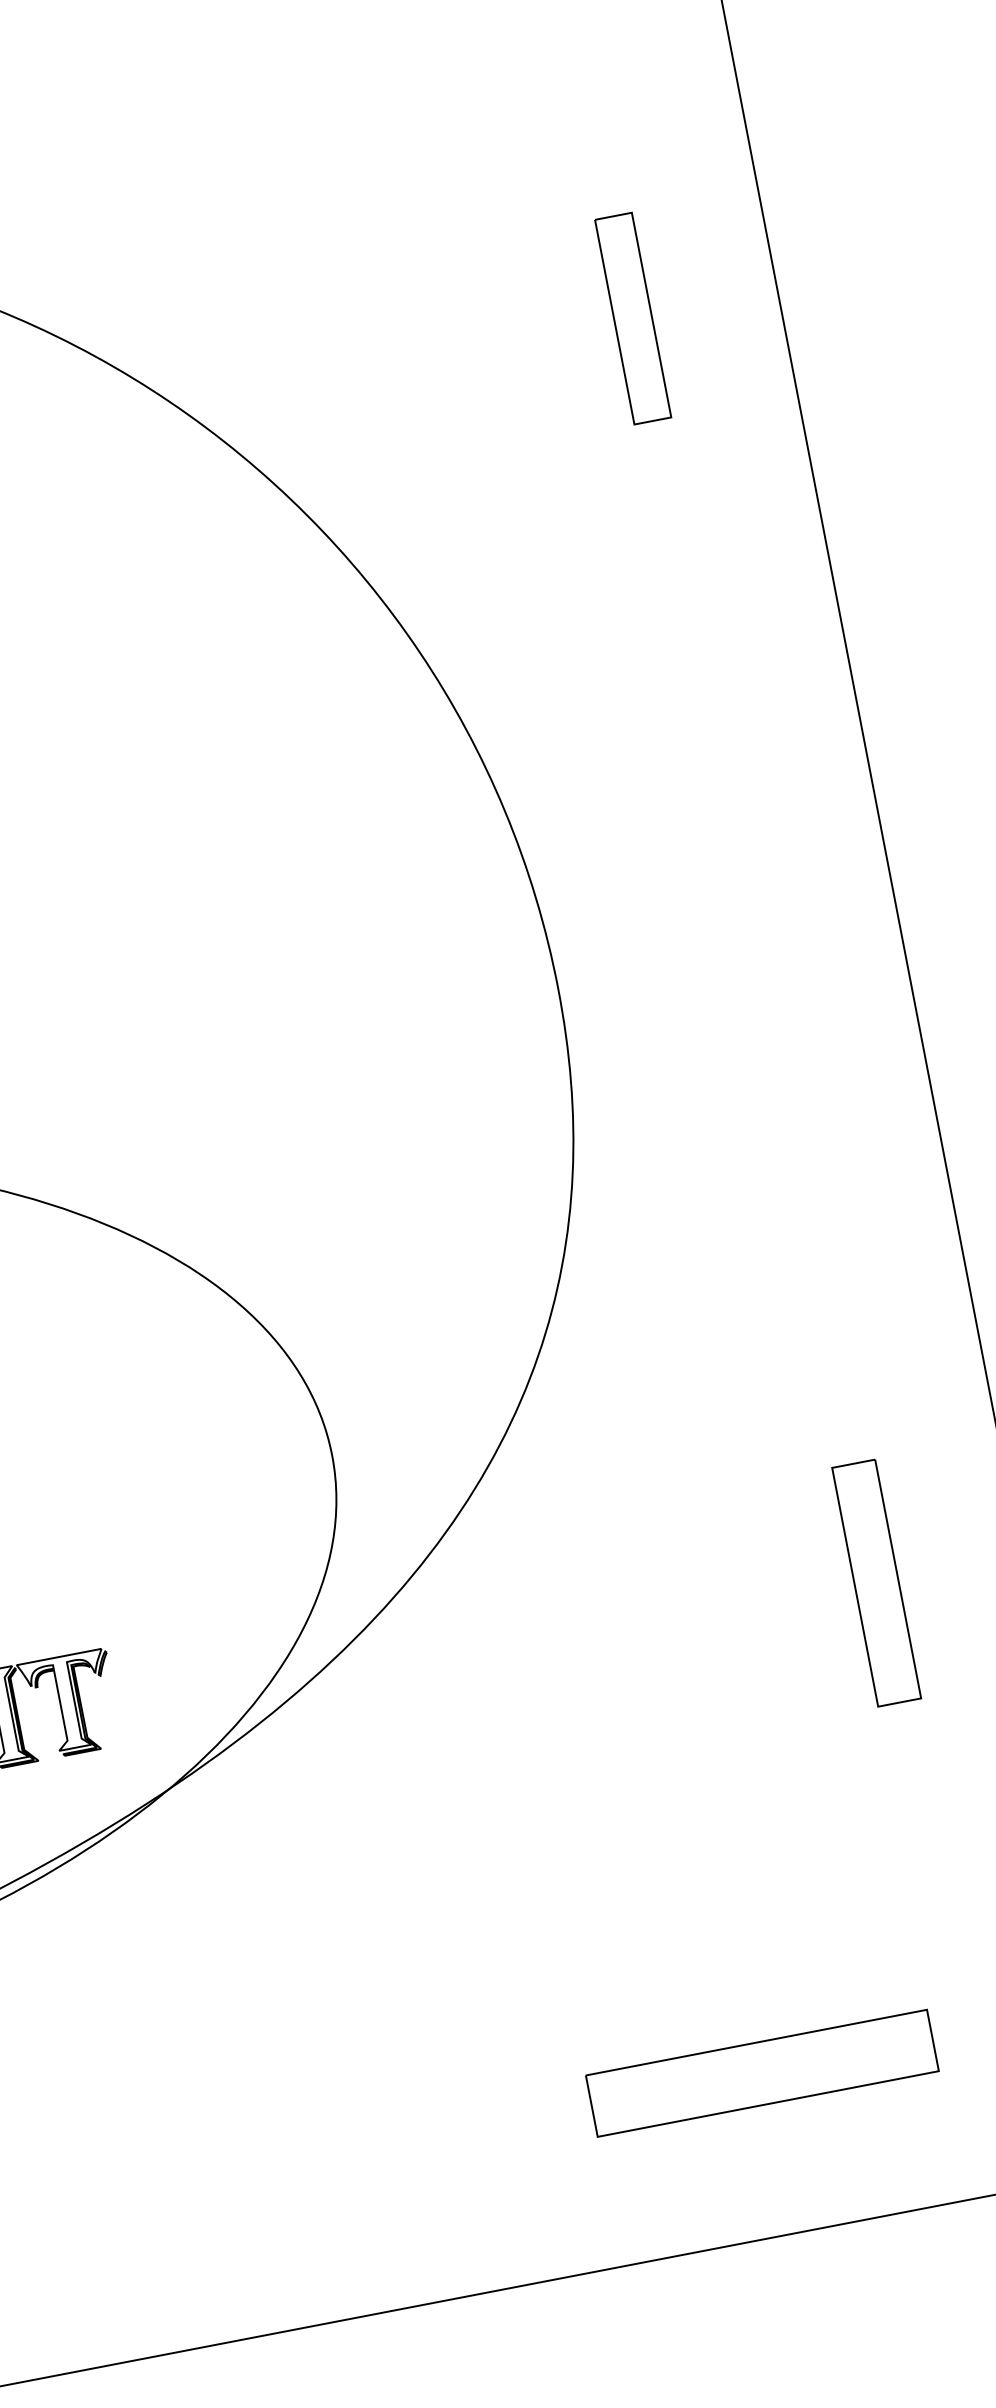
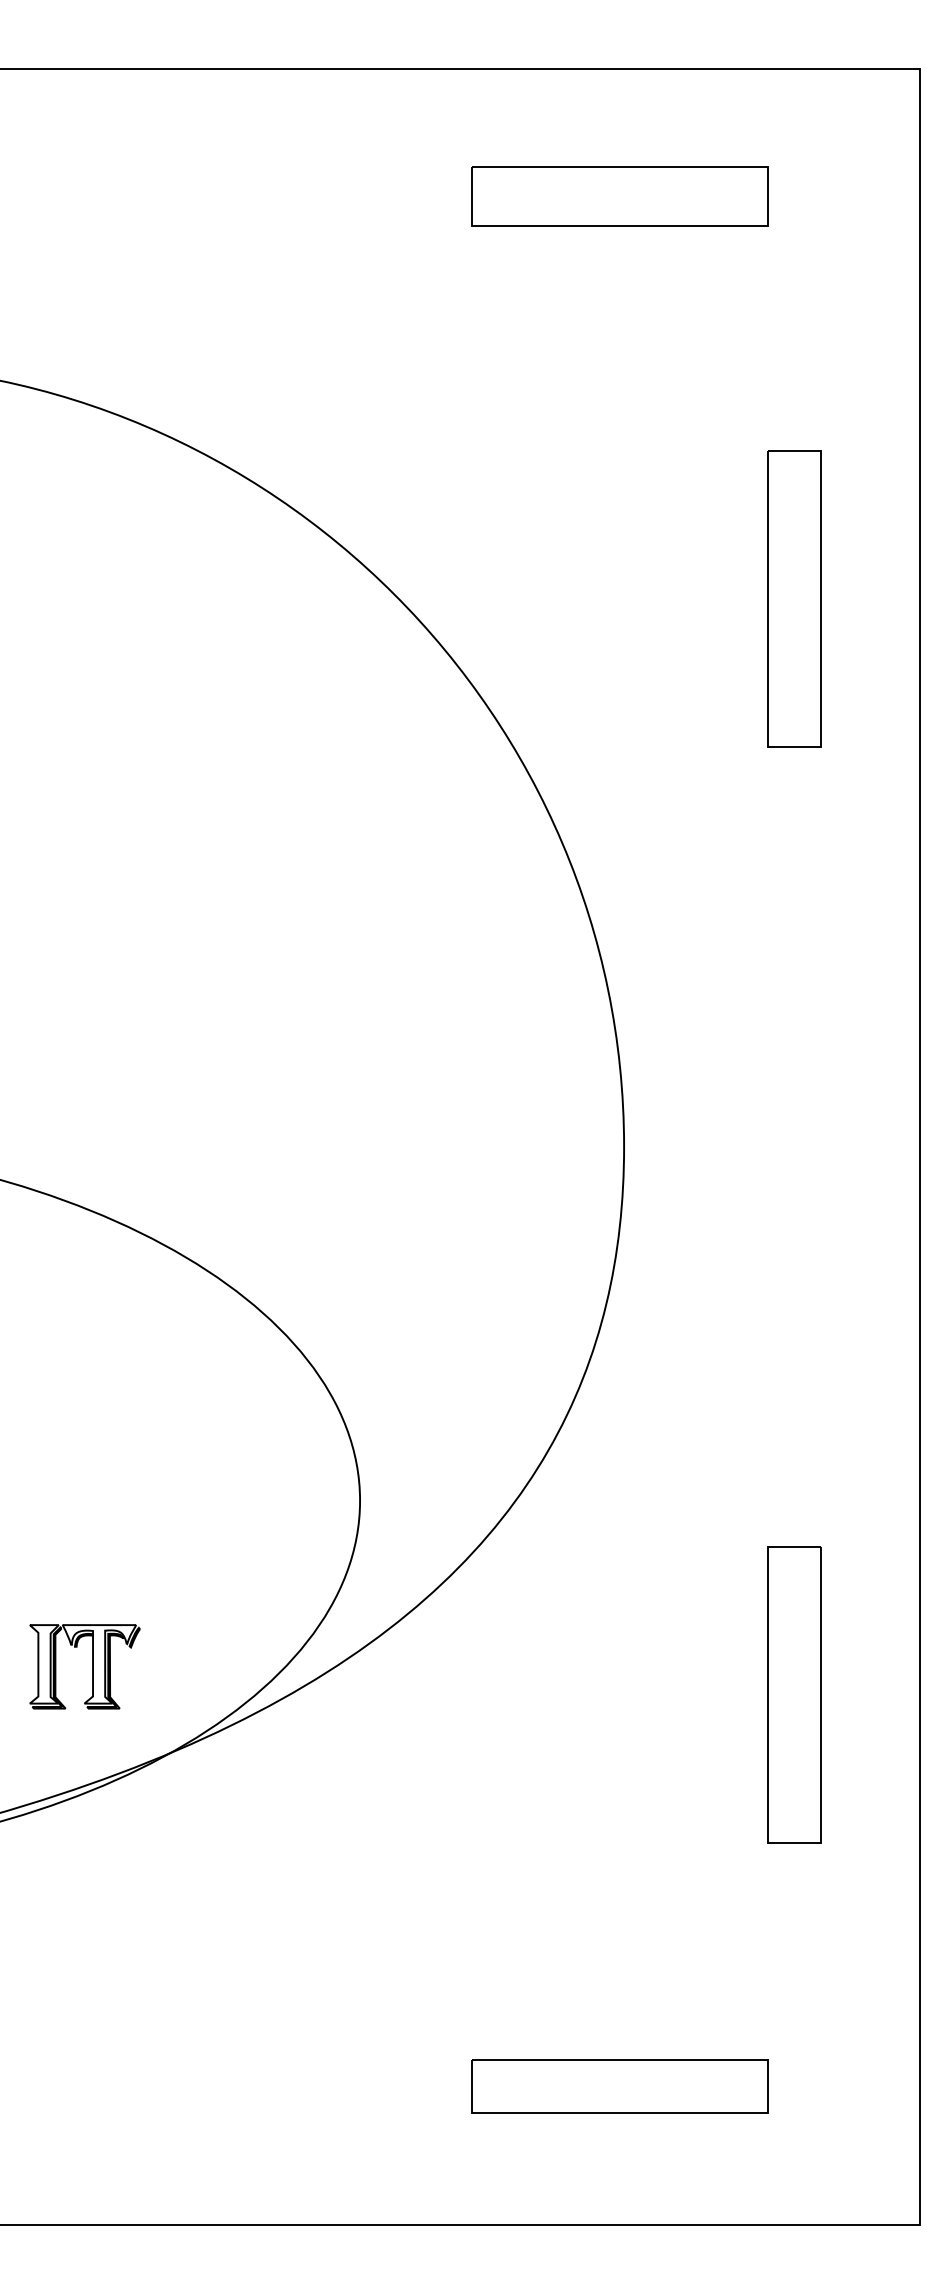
part: (632, 318) -> (794, 598), size x1.67
part: (876, 1582) -> (794, 1694), size x1.43

